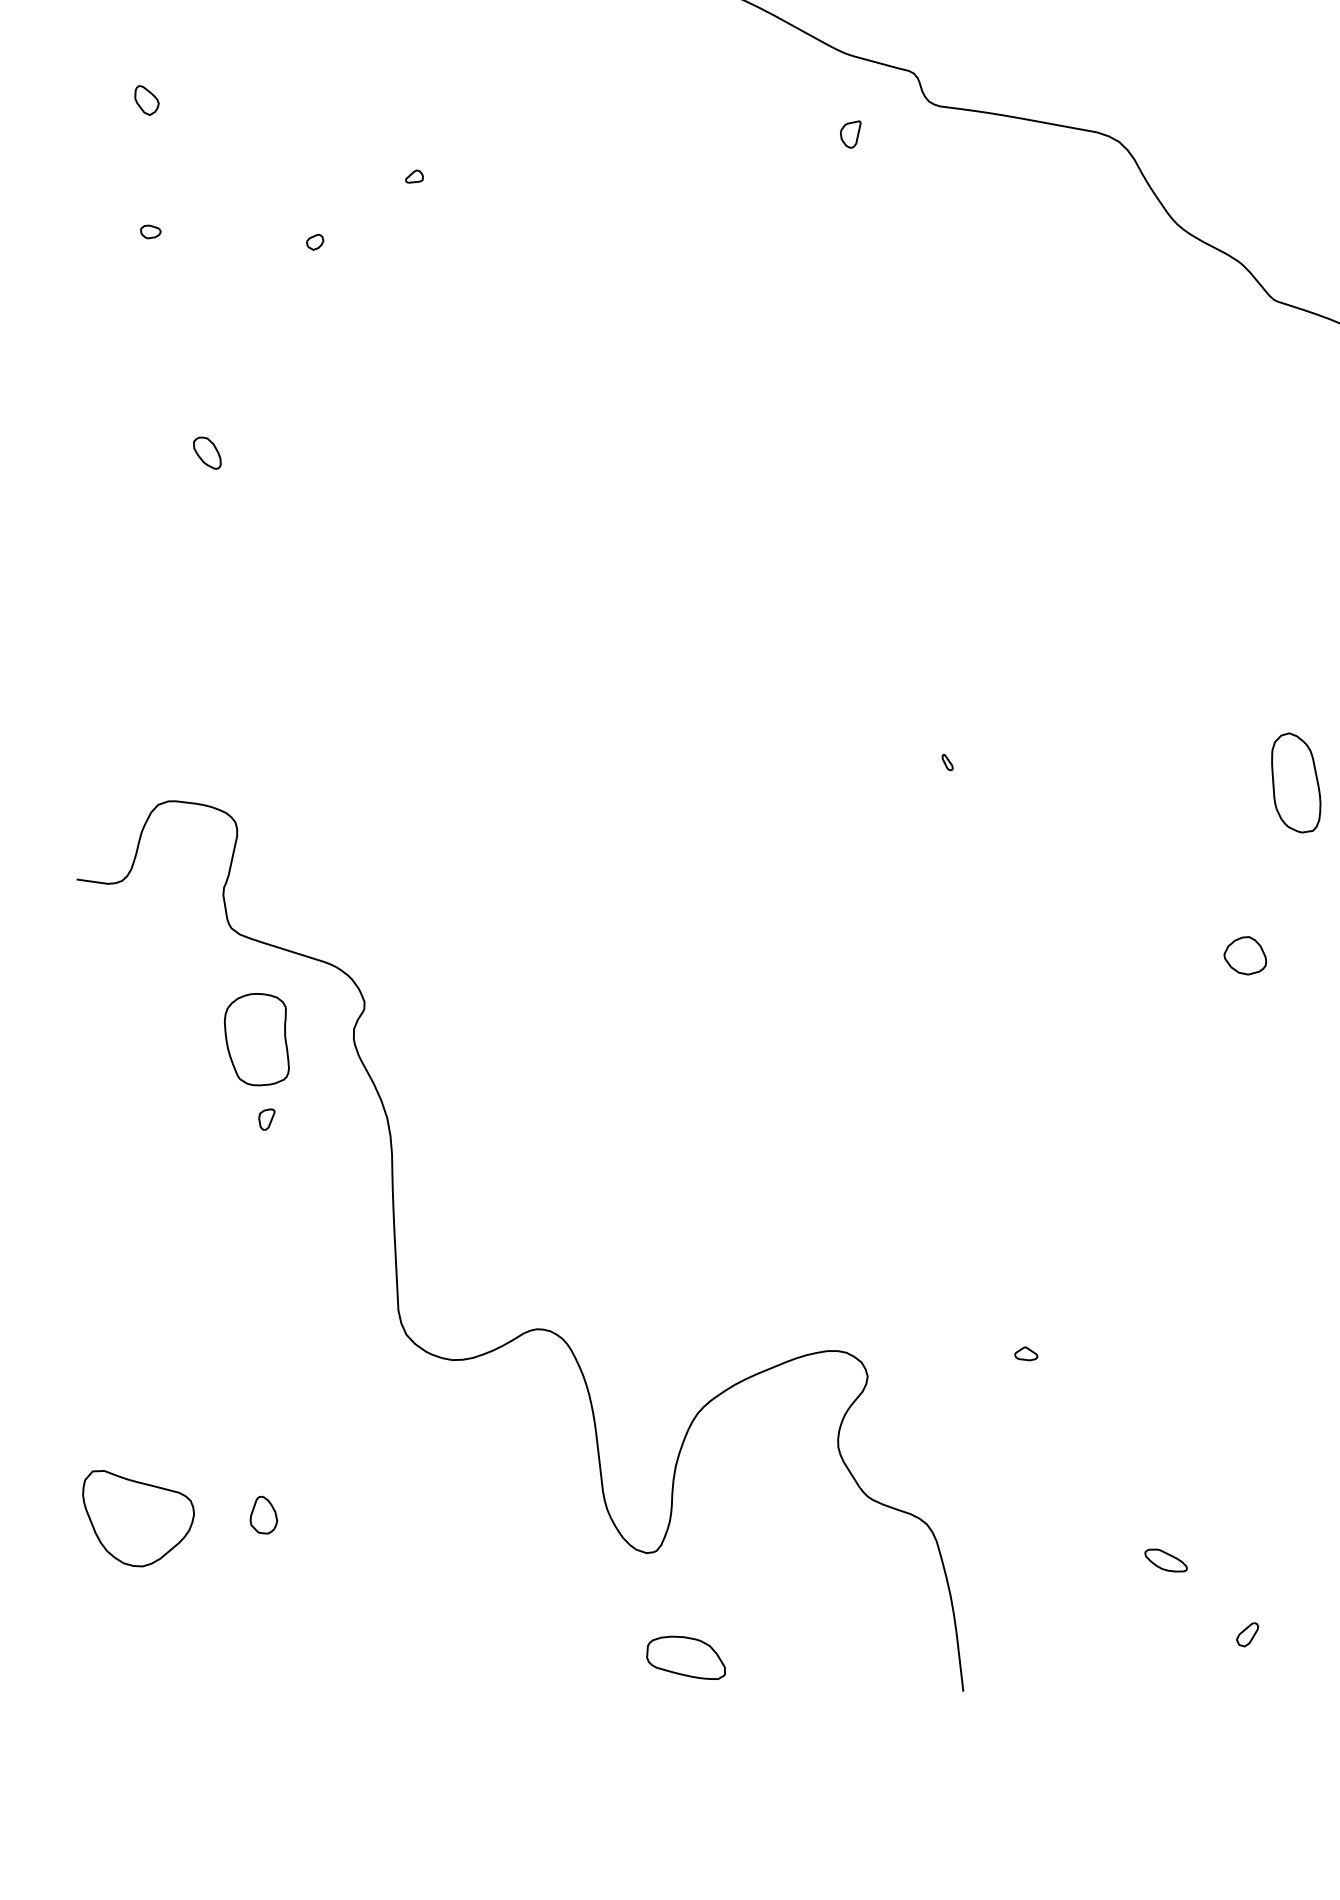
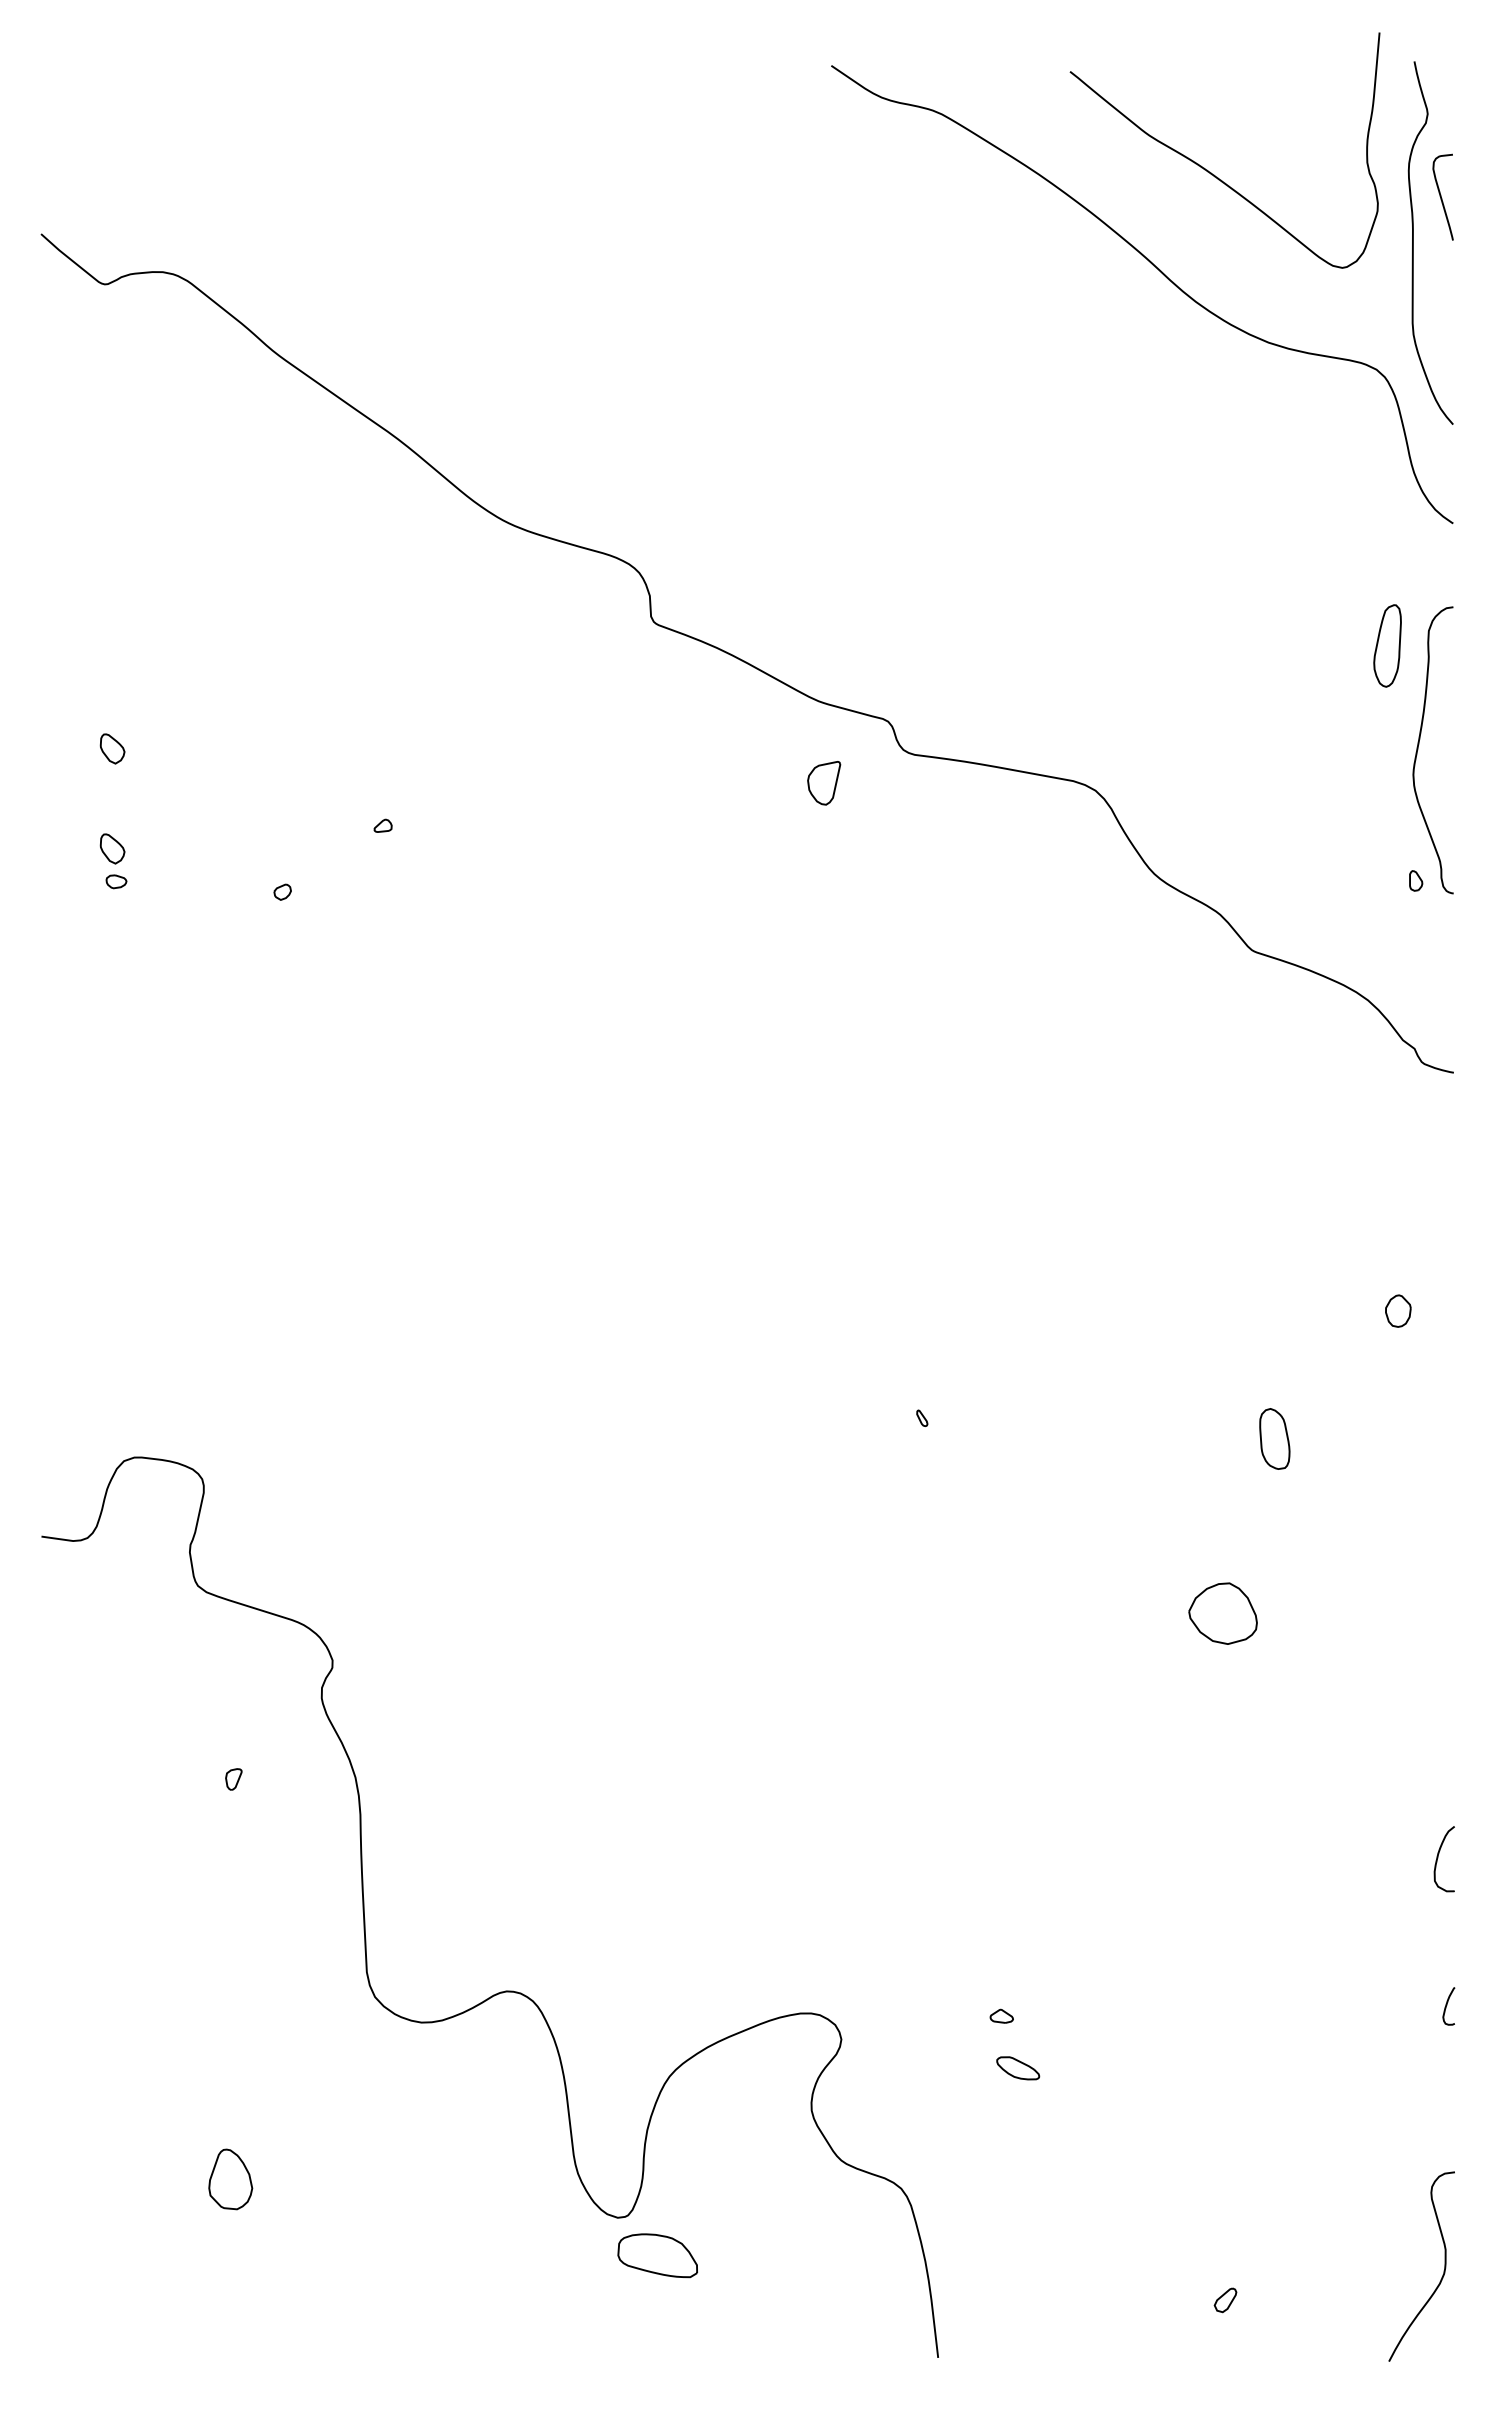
part: (850, 134) -> (824, 783), size x1.6
part: (146, 199) -> (112, 848), added
part: (207, 453) -> (173, 1105), removed
part: (1295, 782) -> (1274, 1438), size x0.6
part: (1245, 955) -> (1223, 1613), size x1.6
part: (256, 1039) -> (223, 1698), removed
part: (263, 1515) -> (230, 2179), size x1.6
part: (138, 1518) -> (104, 2182), removed
part: (1166, 1560) -> (1018, 2068), moved
part: (685, 1657) -> (657, 2255), moved

